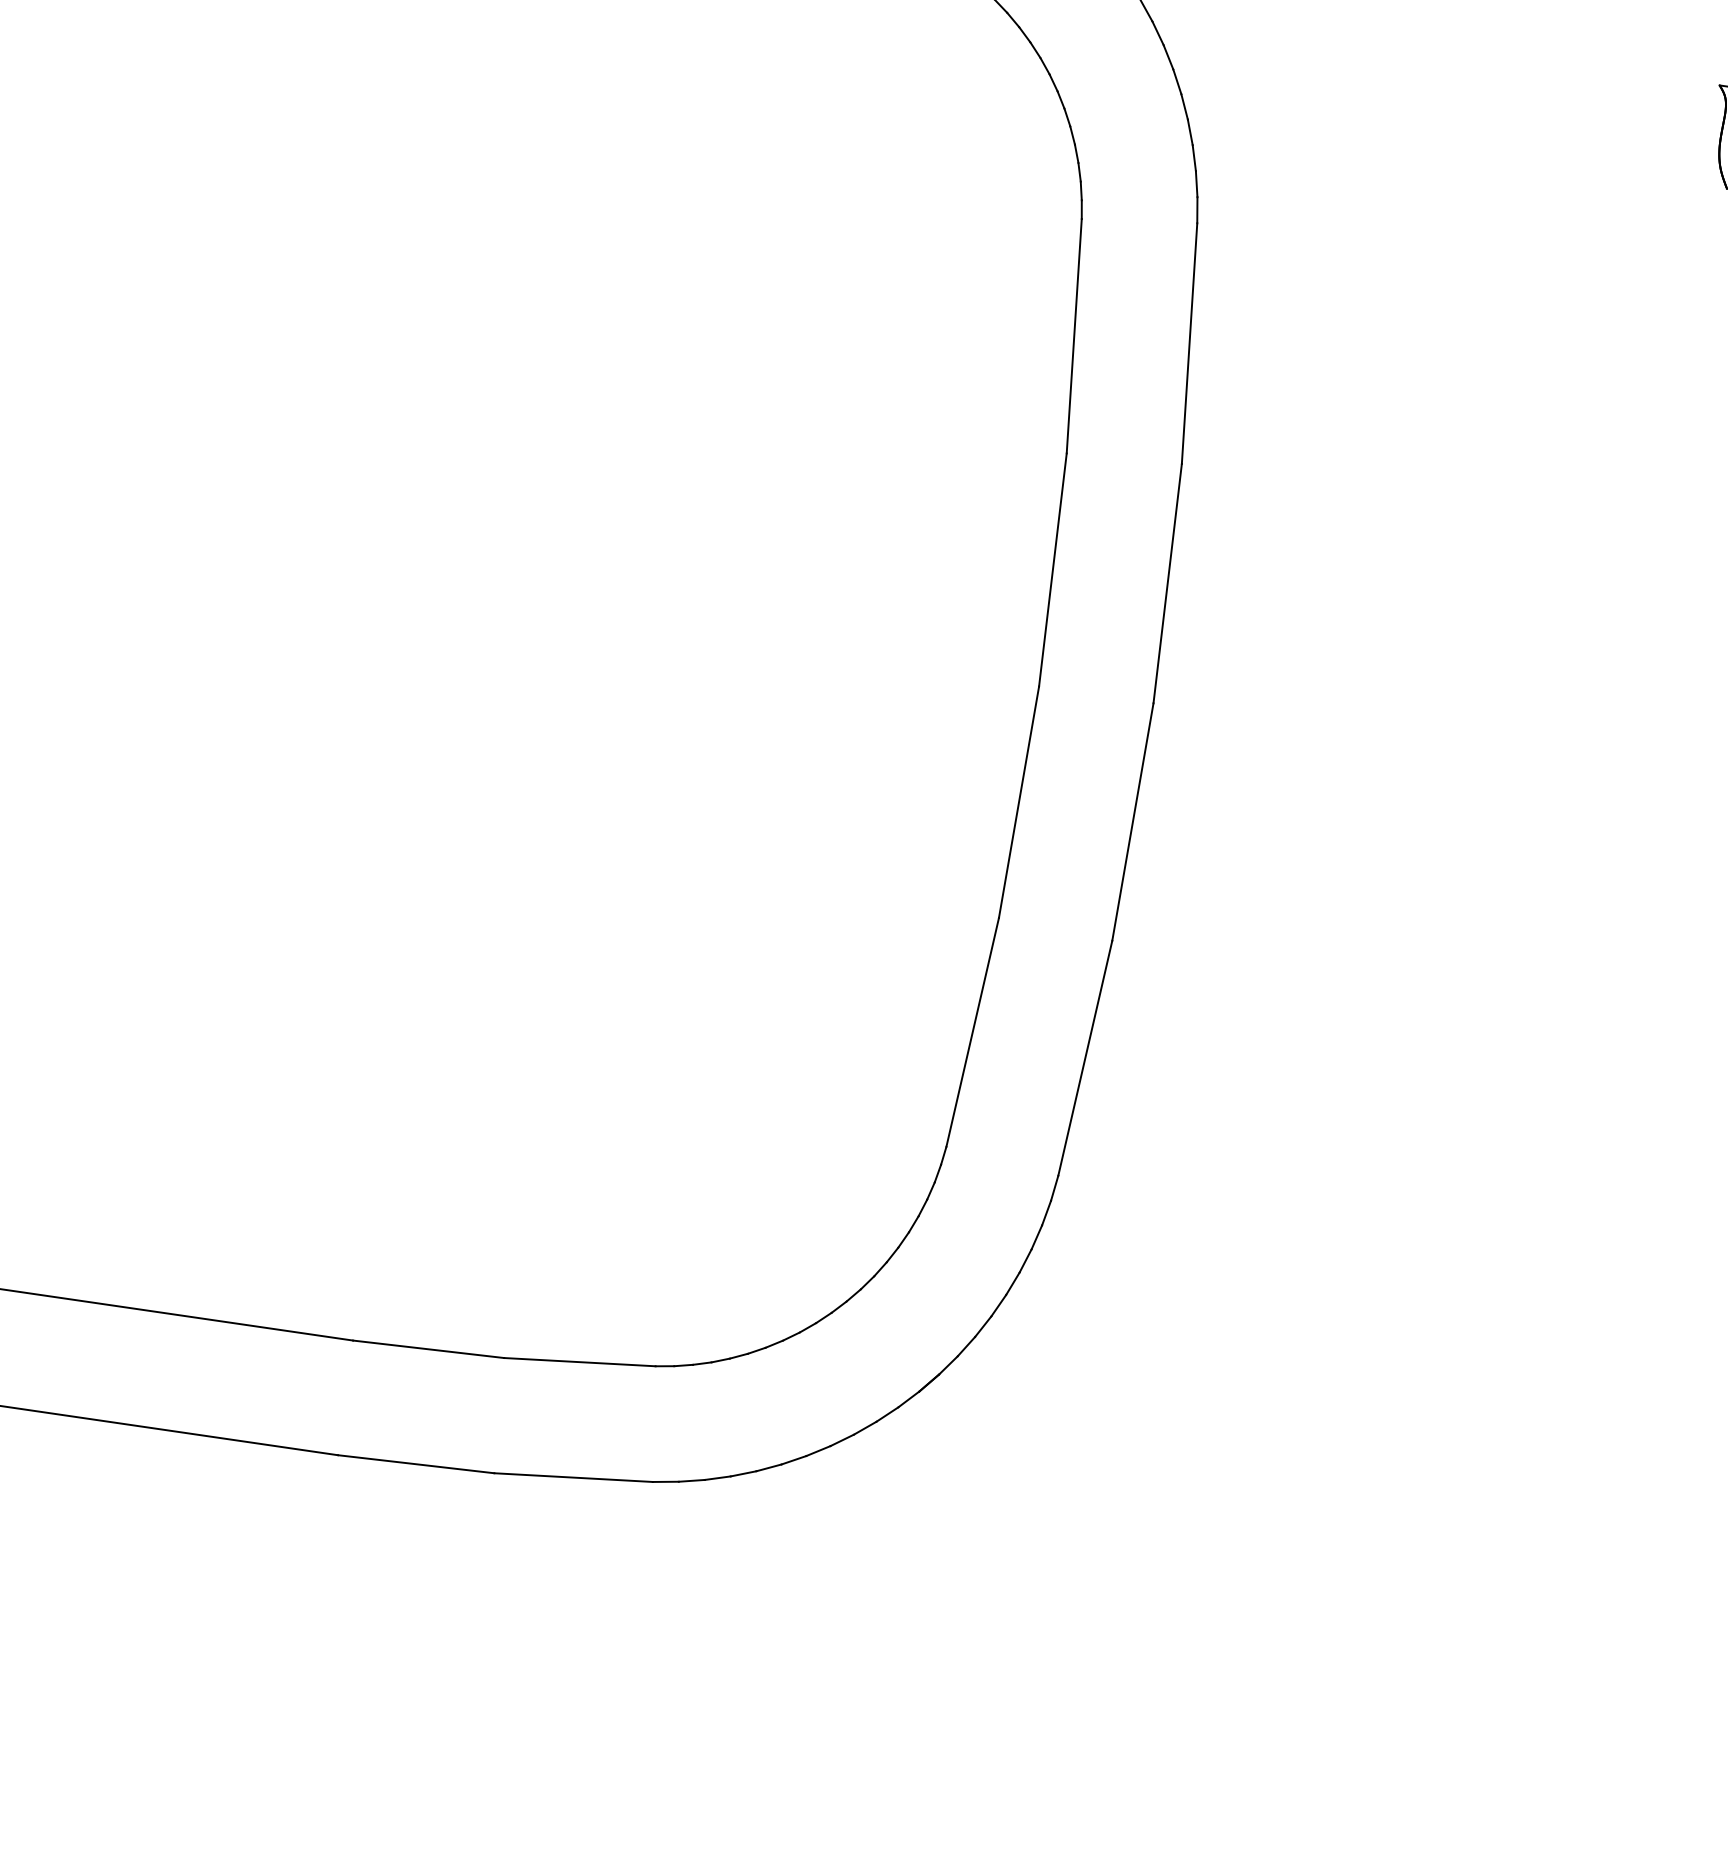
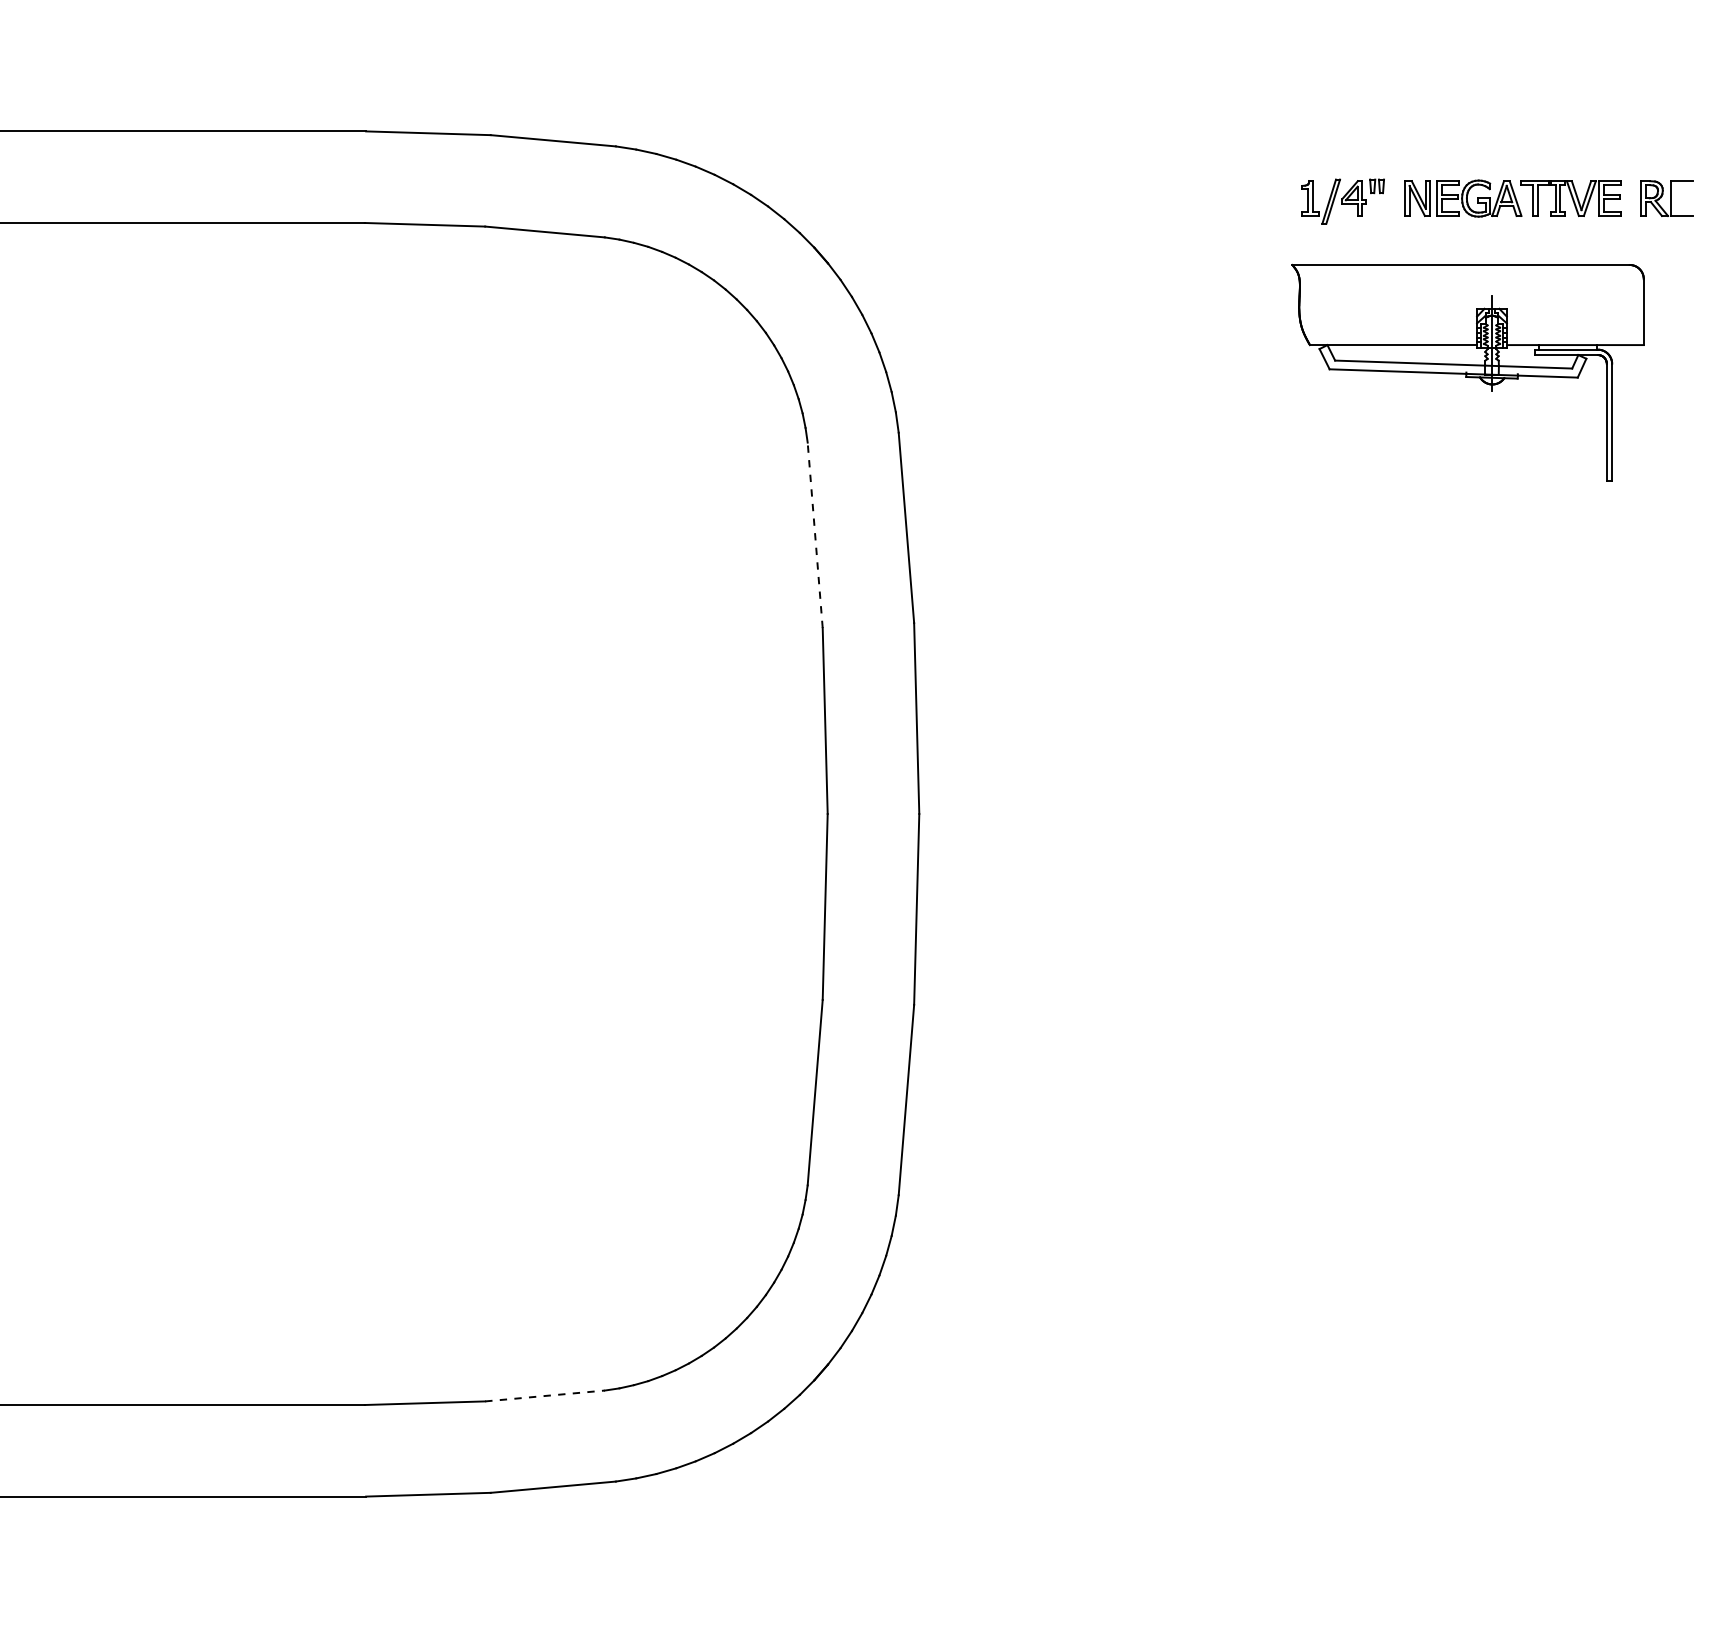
line: (1074, 335) -> (815, 534), solid -> dashed
line: (580, 1361) -> (545, 1395), solid -> dashed

